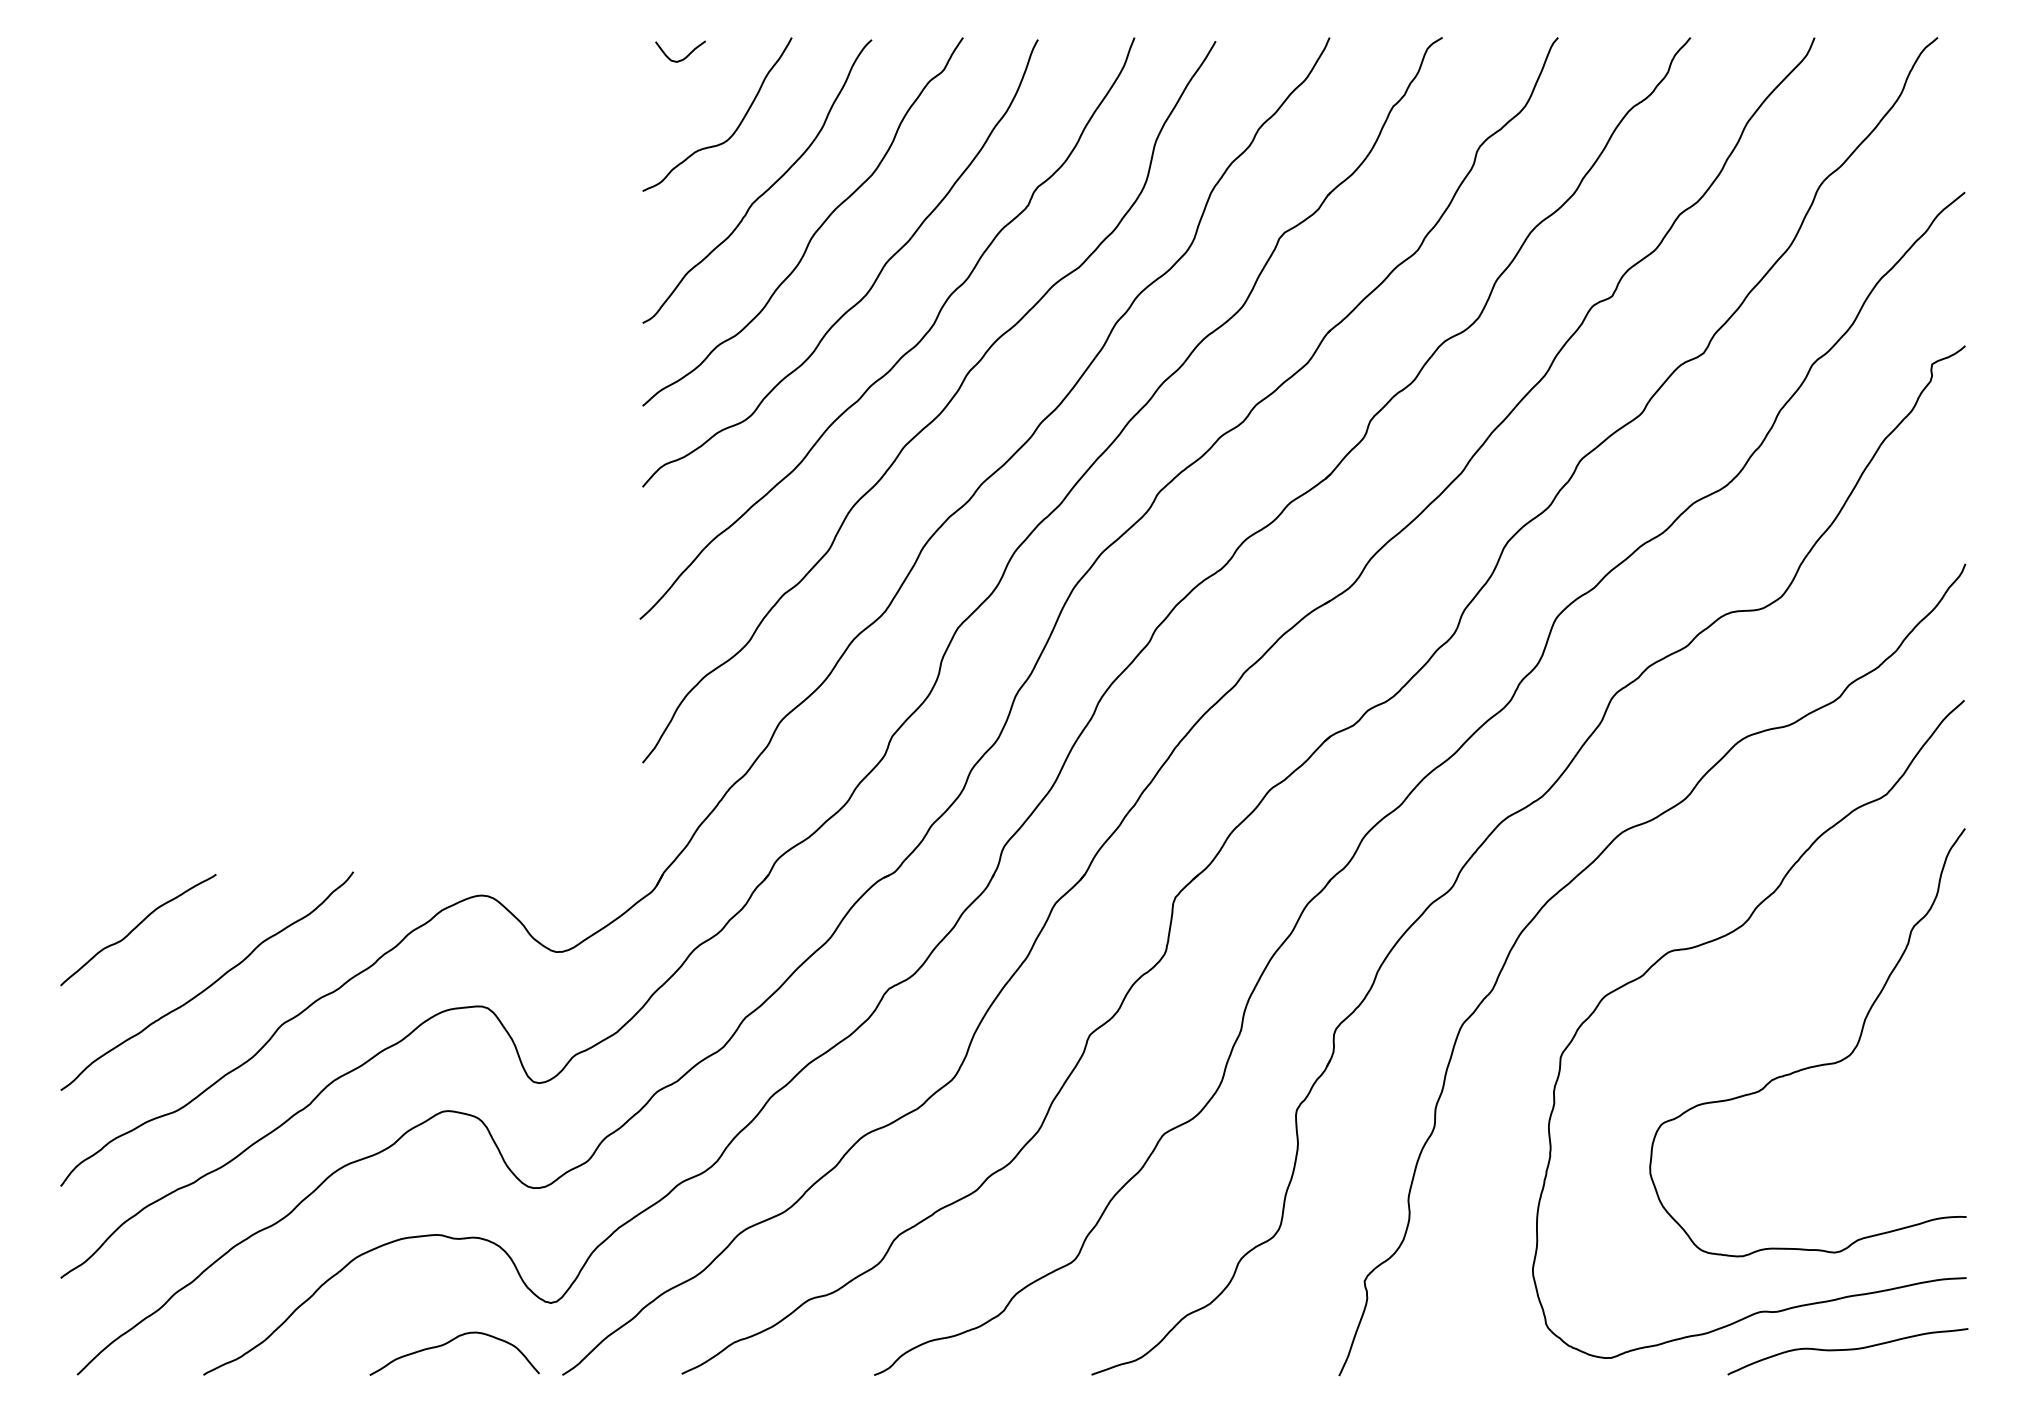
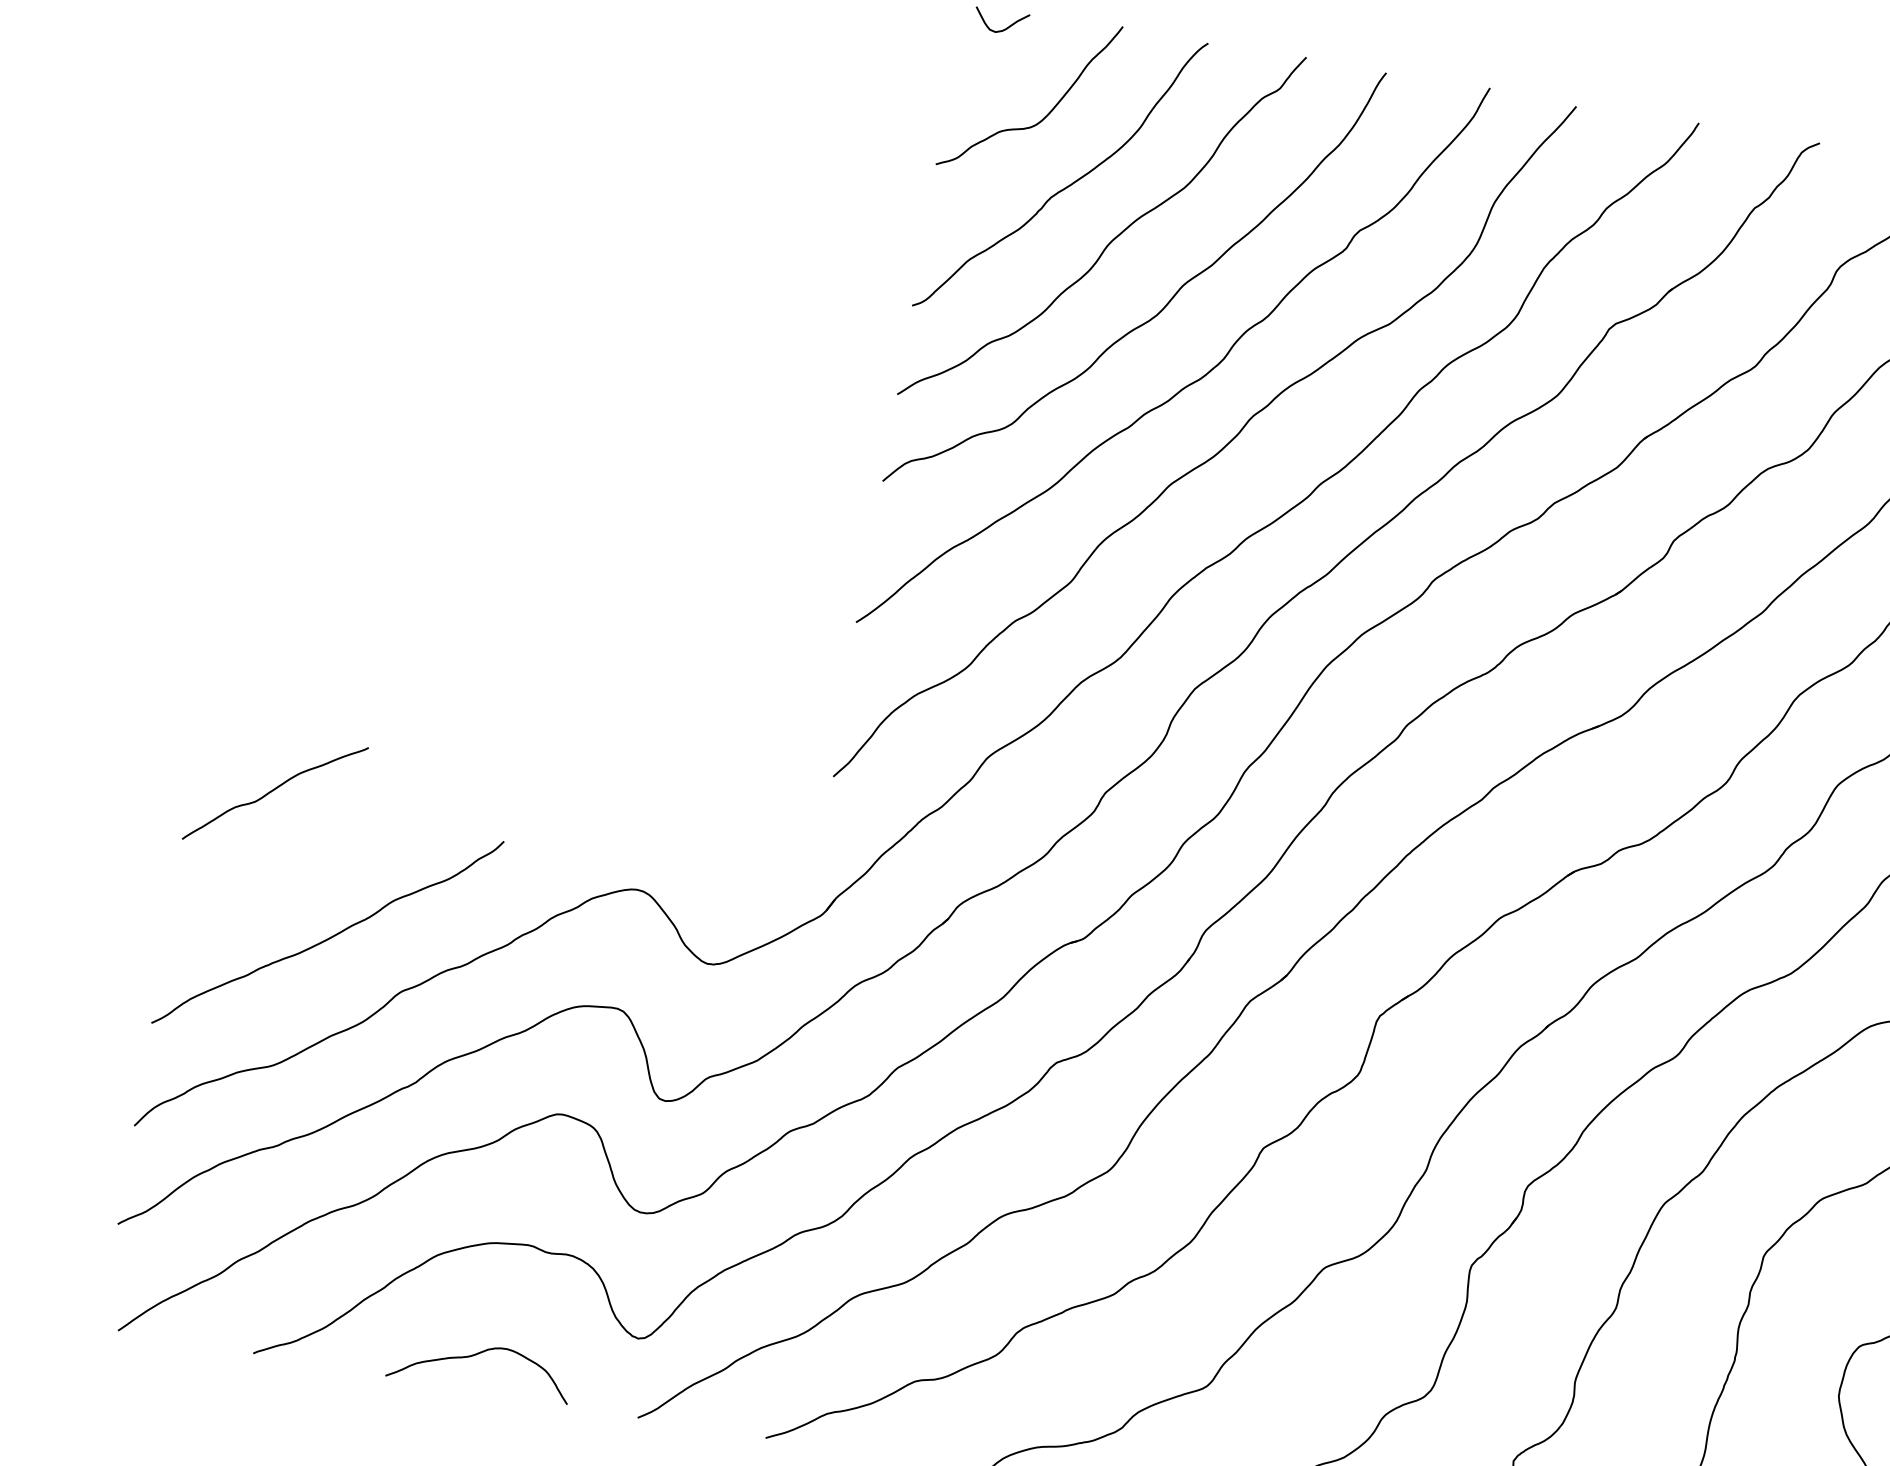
curve: (137, 927) -> (274, 790), moved
curve: (448, 1343) -> (475, 1355), moved

